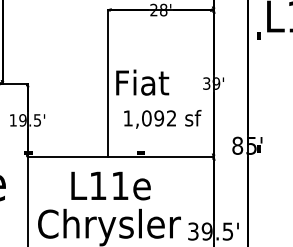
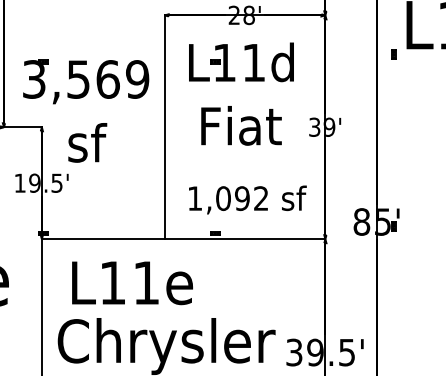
part: (166, 40) -> (253, 61), added
part: (53, 64) -> (81, 98), added
text: (142, 82) -> (241, 125), moved
text: (162, 119) -> (247, 200), moved
text: (110, 185) -> (131, 282), moved

